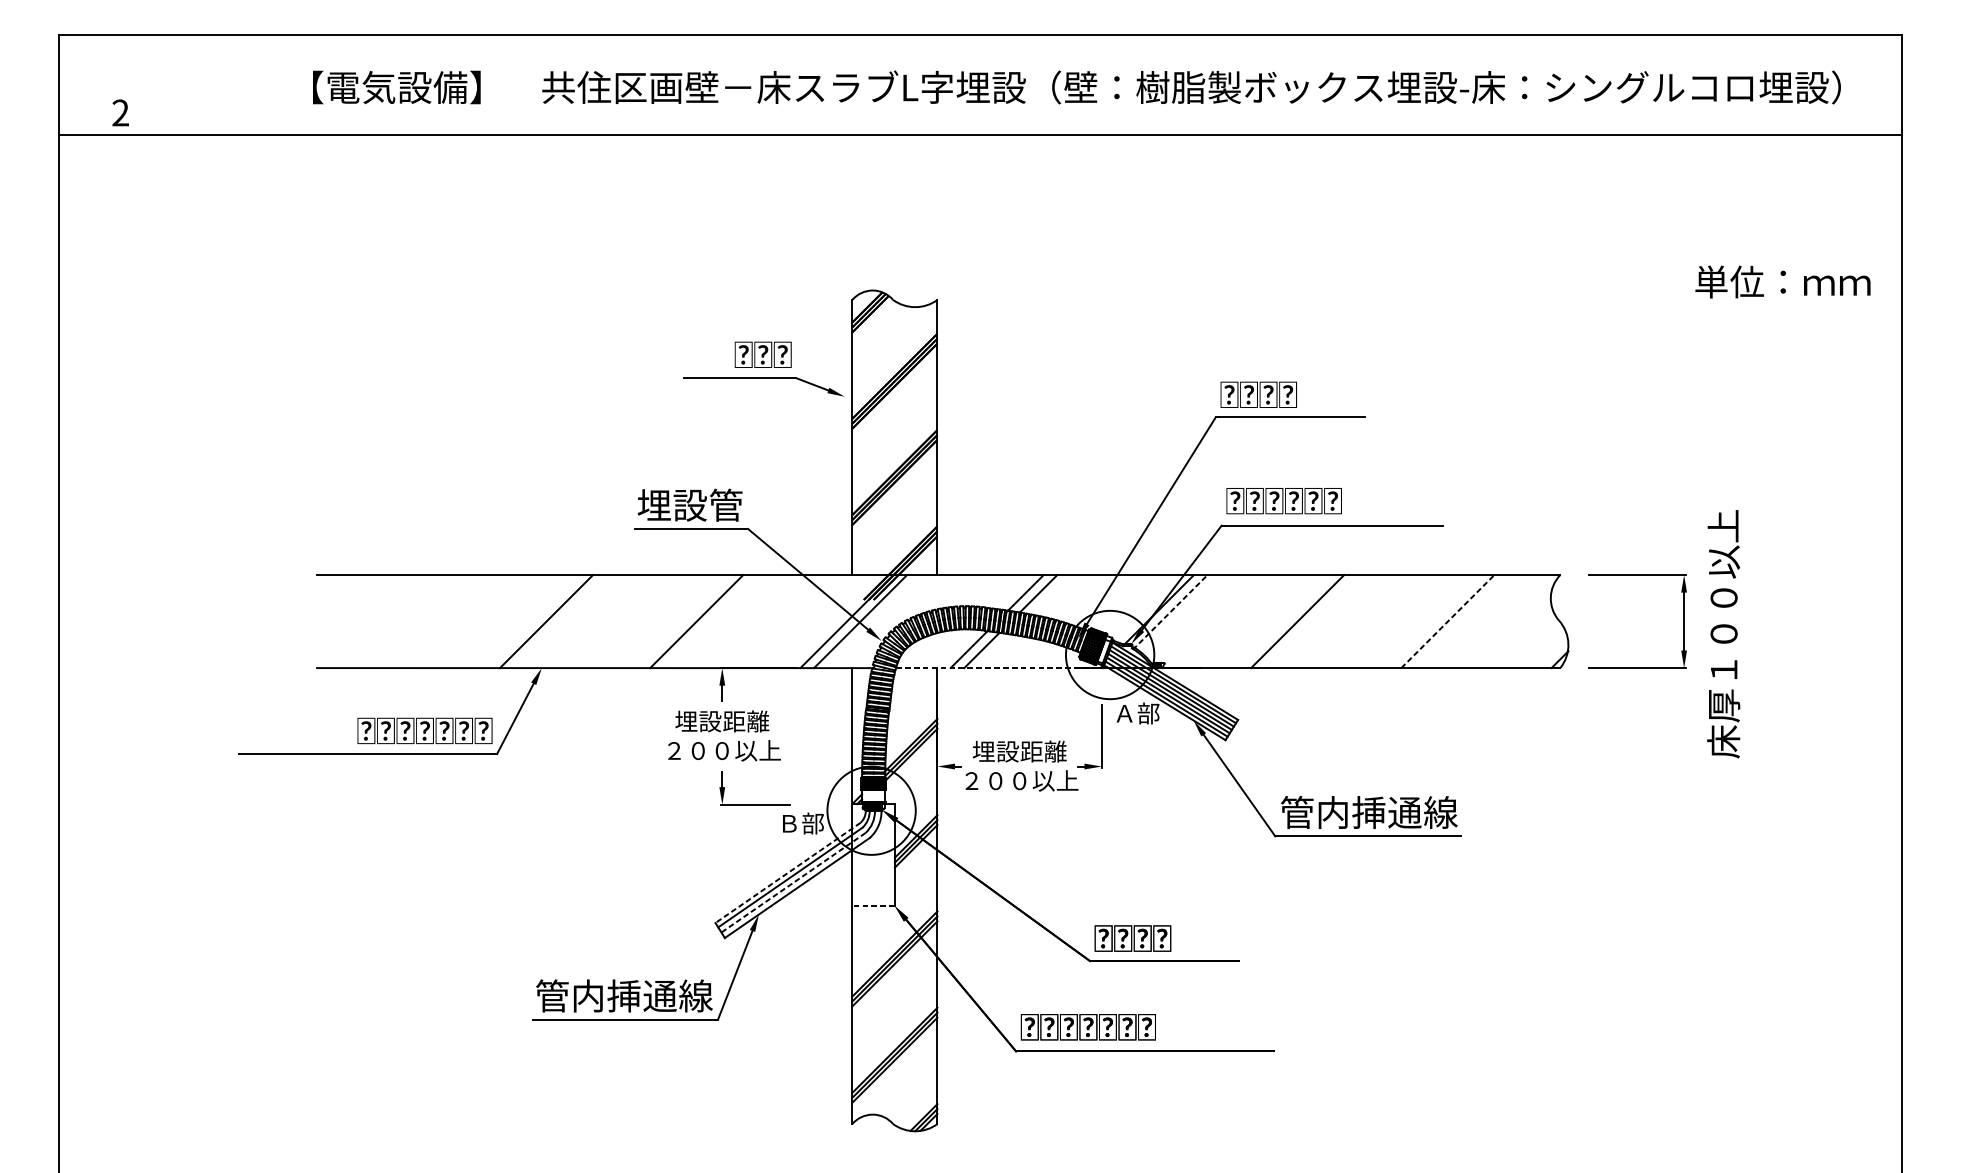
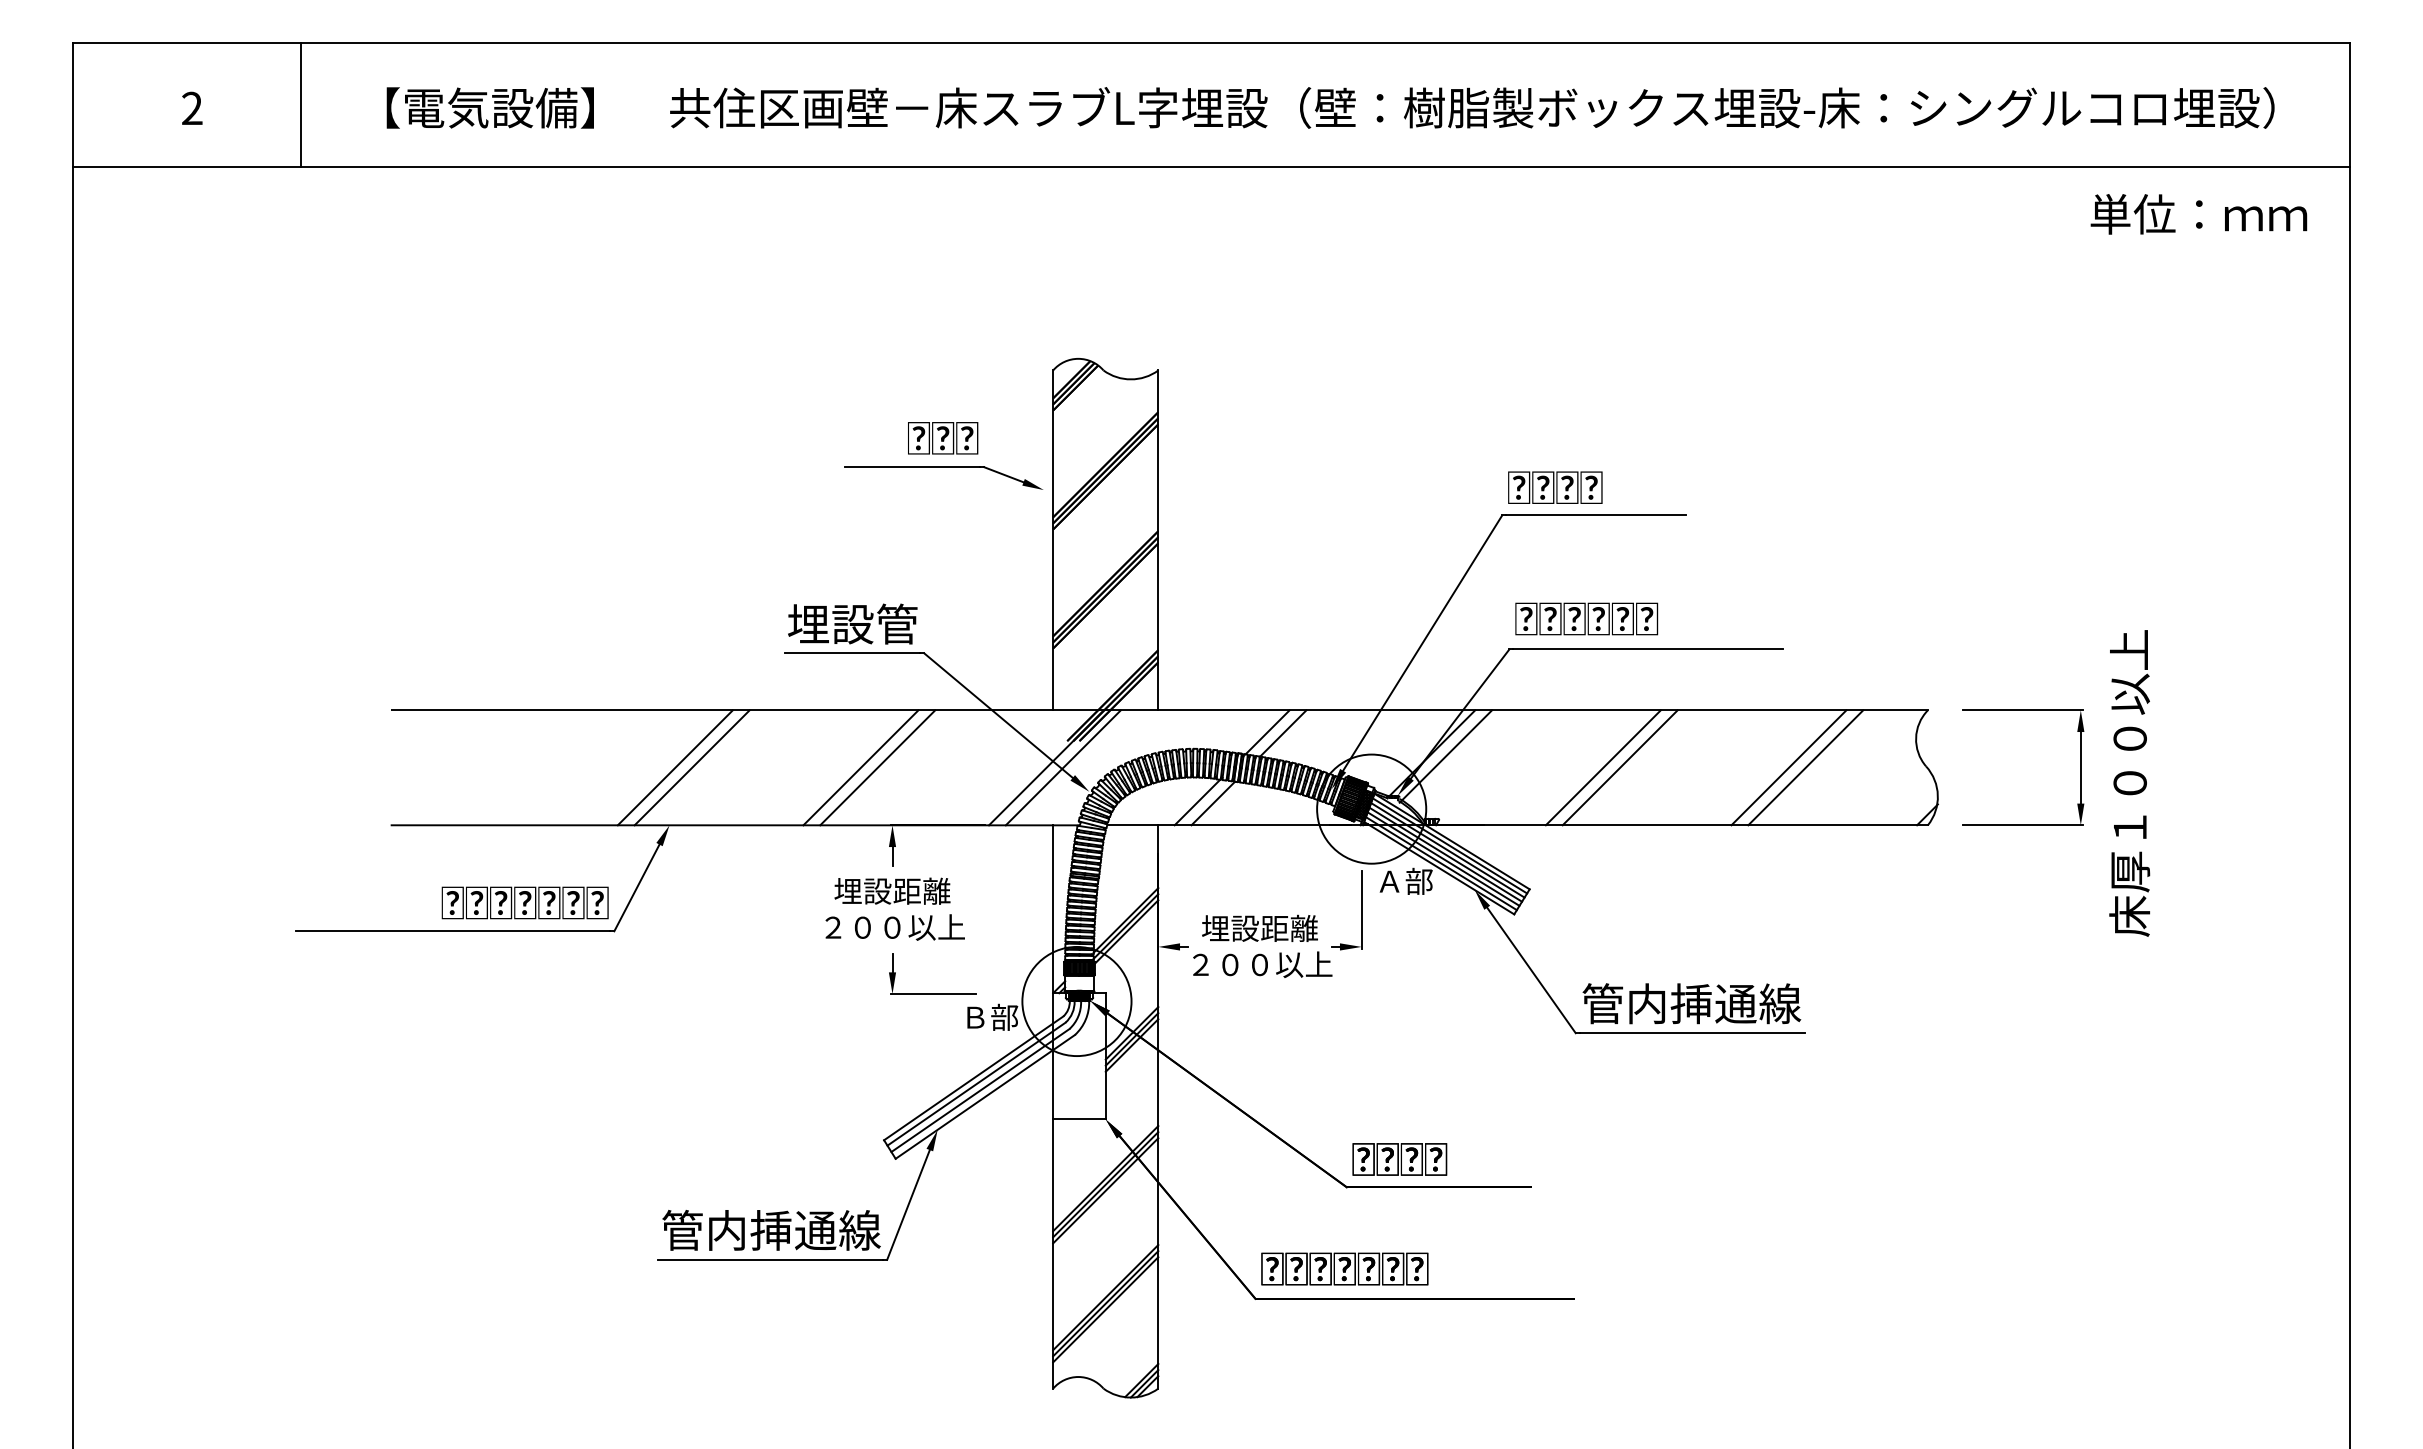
line: (243, 84) -> (301, 104), added
text: (120, 112) -> (192, 107), moved
text: (1782, 282) -> (2198, 214), moved
line: (1170, 612) -> (1446, 756), dashed -> solid
line: (559, 621) -> (691, 767), added
line: (710, 621) -> (877, 767), added
line: (1310, 621) -> (1619, 767), added
line: (1448, 621) -> (1789, 767), dashed -> solid
line: (1461, 621) -> (1805, 767), added
hatch: (1105, 652) -> (1365, 805), added
line: (995, 668) -> (1230, 825), dashed -> solid
line: (787, 873) -> (973, 1078), dashed -> solid
line: (793, 882) -> (980, 1090), dashed -> solid
line: (872, 906) -> (1078, 1119), dashed -> solid

